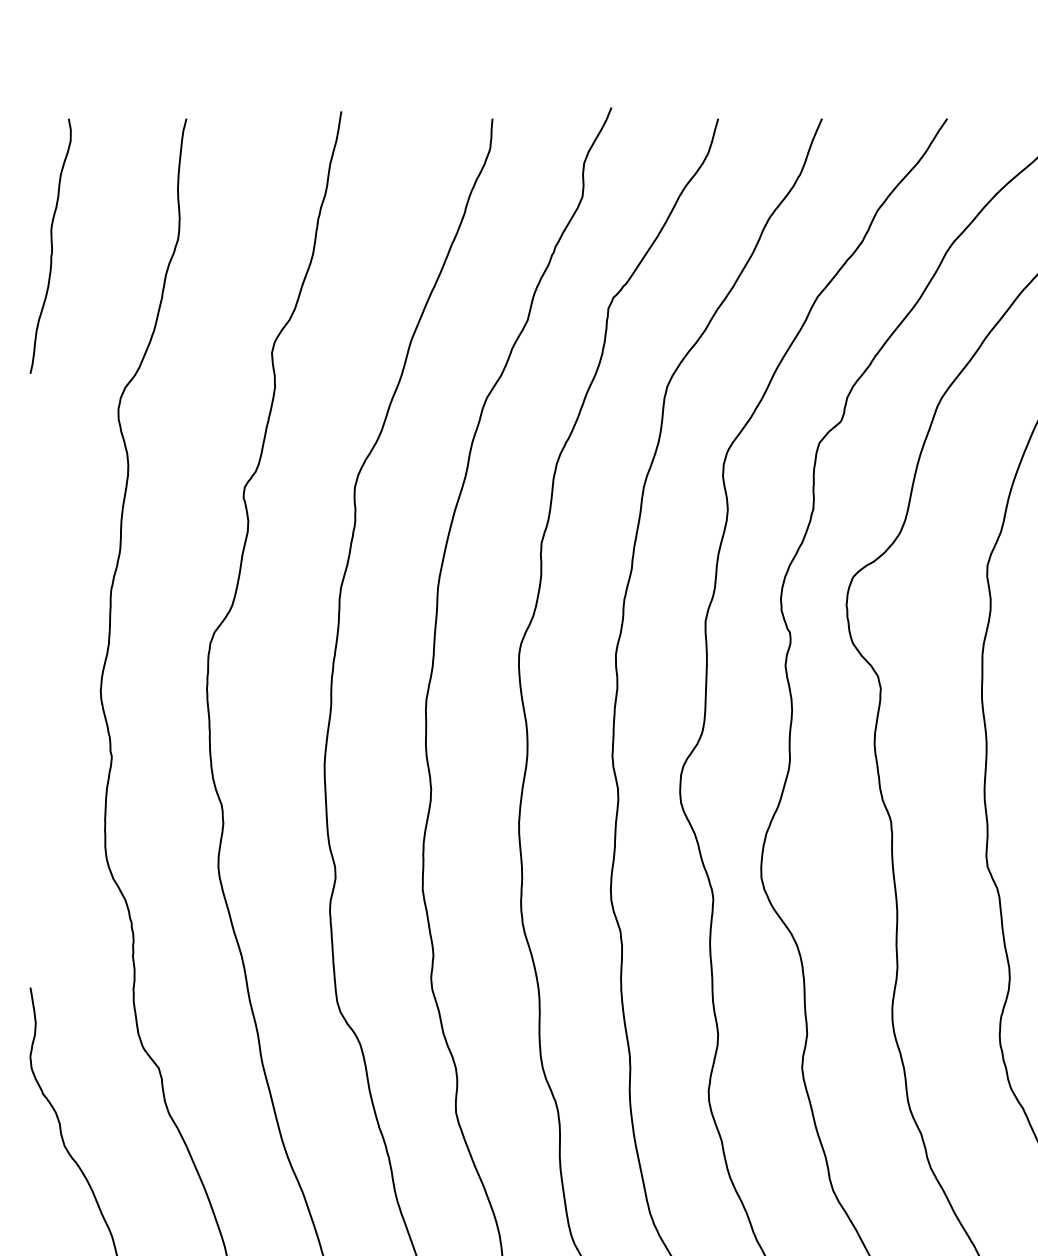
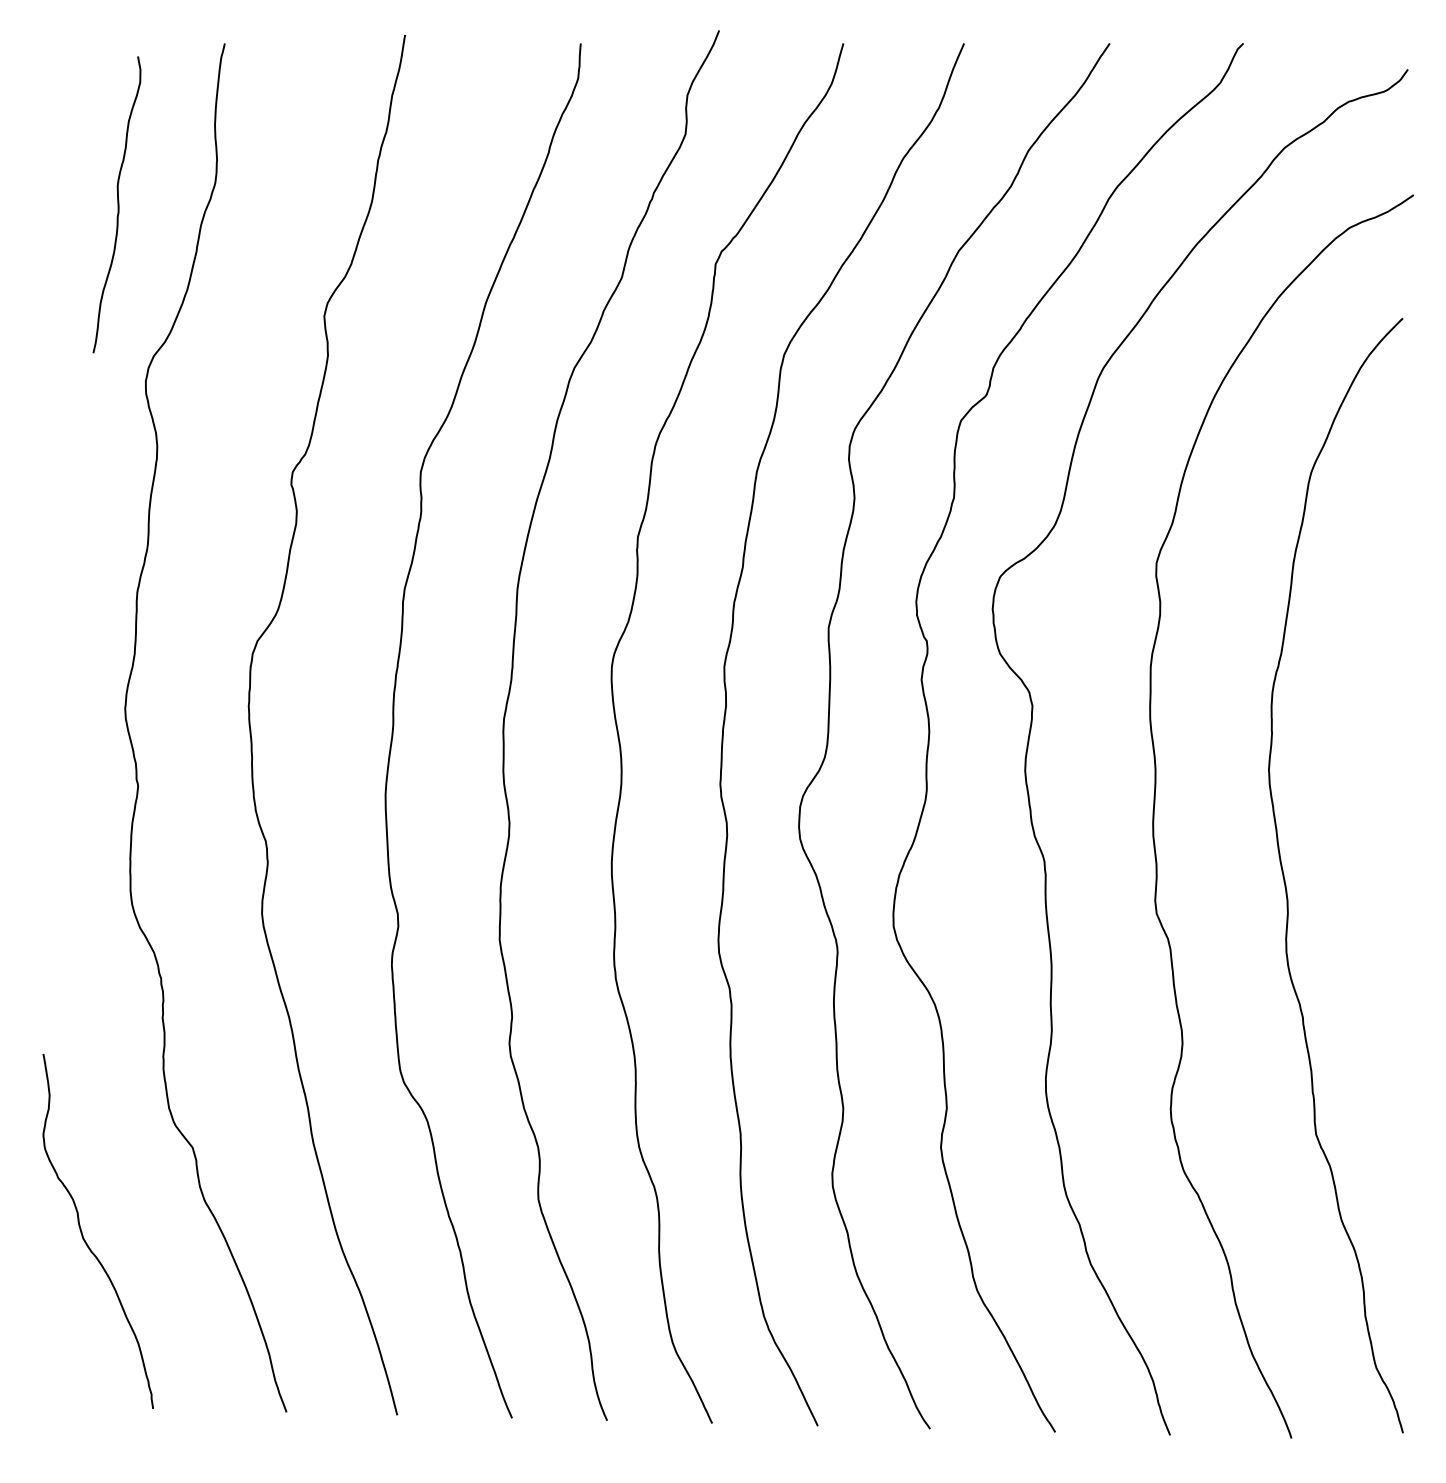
curve: (51, 245) -> (117, 204), moved

